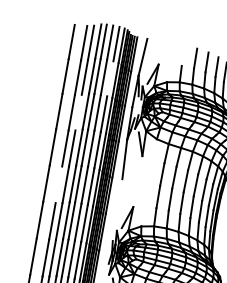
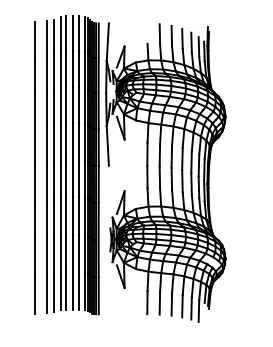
line: (110, 78) -> (79, 68), added
line: (79, 112) -> (54, 107), added
line: (59, 183) -> (47, 181), added

